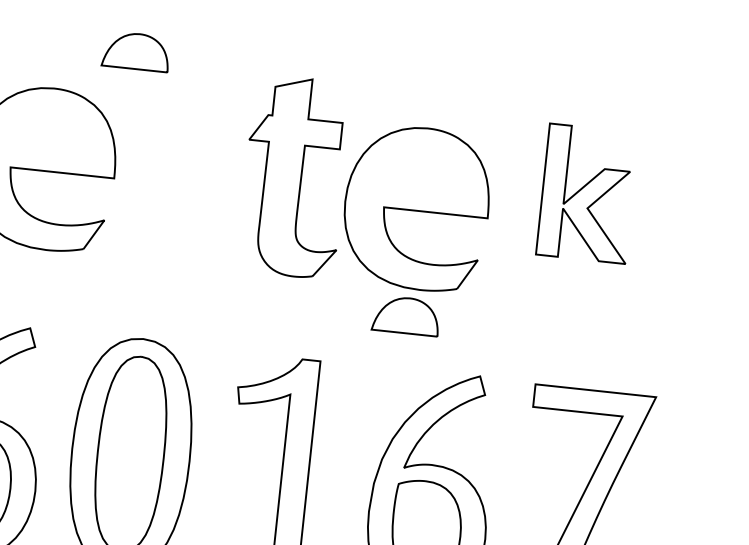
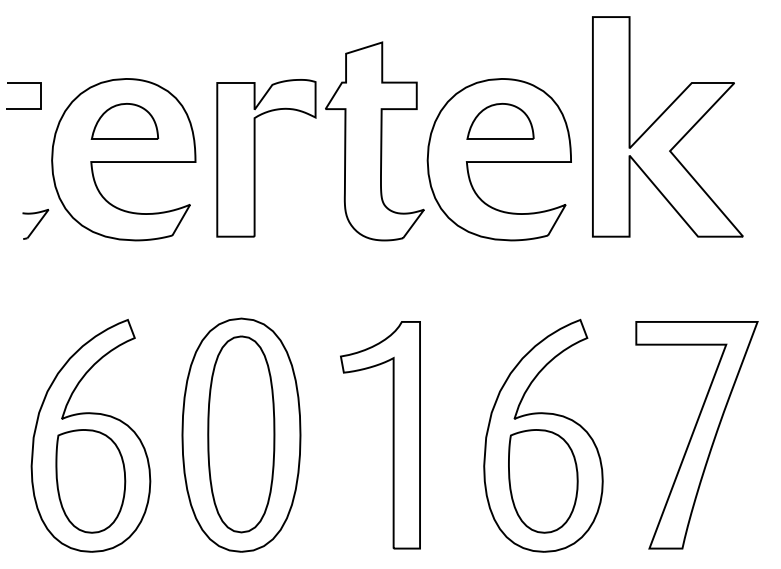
part: (135, 51) -> (124, 121), moved
part: (174, 181) -> (255, 158), added
part: (587, 193) -> (667, 126), size x1.67
part: (406, 315) -> (500, 121), moved

